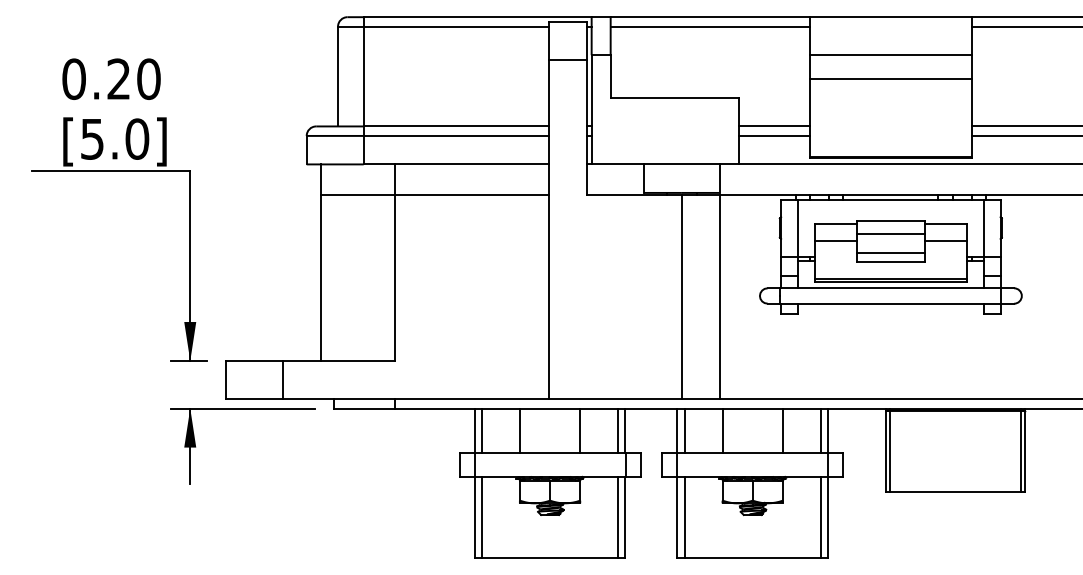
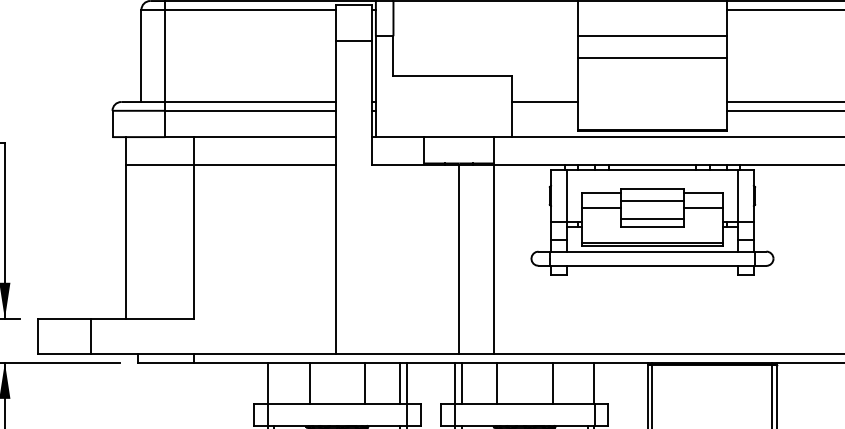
line: (710, 26) -> (485, 9), removed
line: (774, 135) -> (544, 110), removed
line: (481, 430) -> (274, 383), removed
line: (820, 430) -> (587, 383), removed

